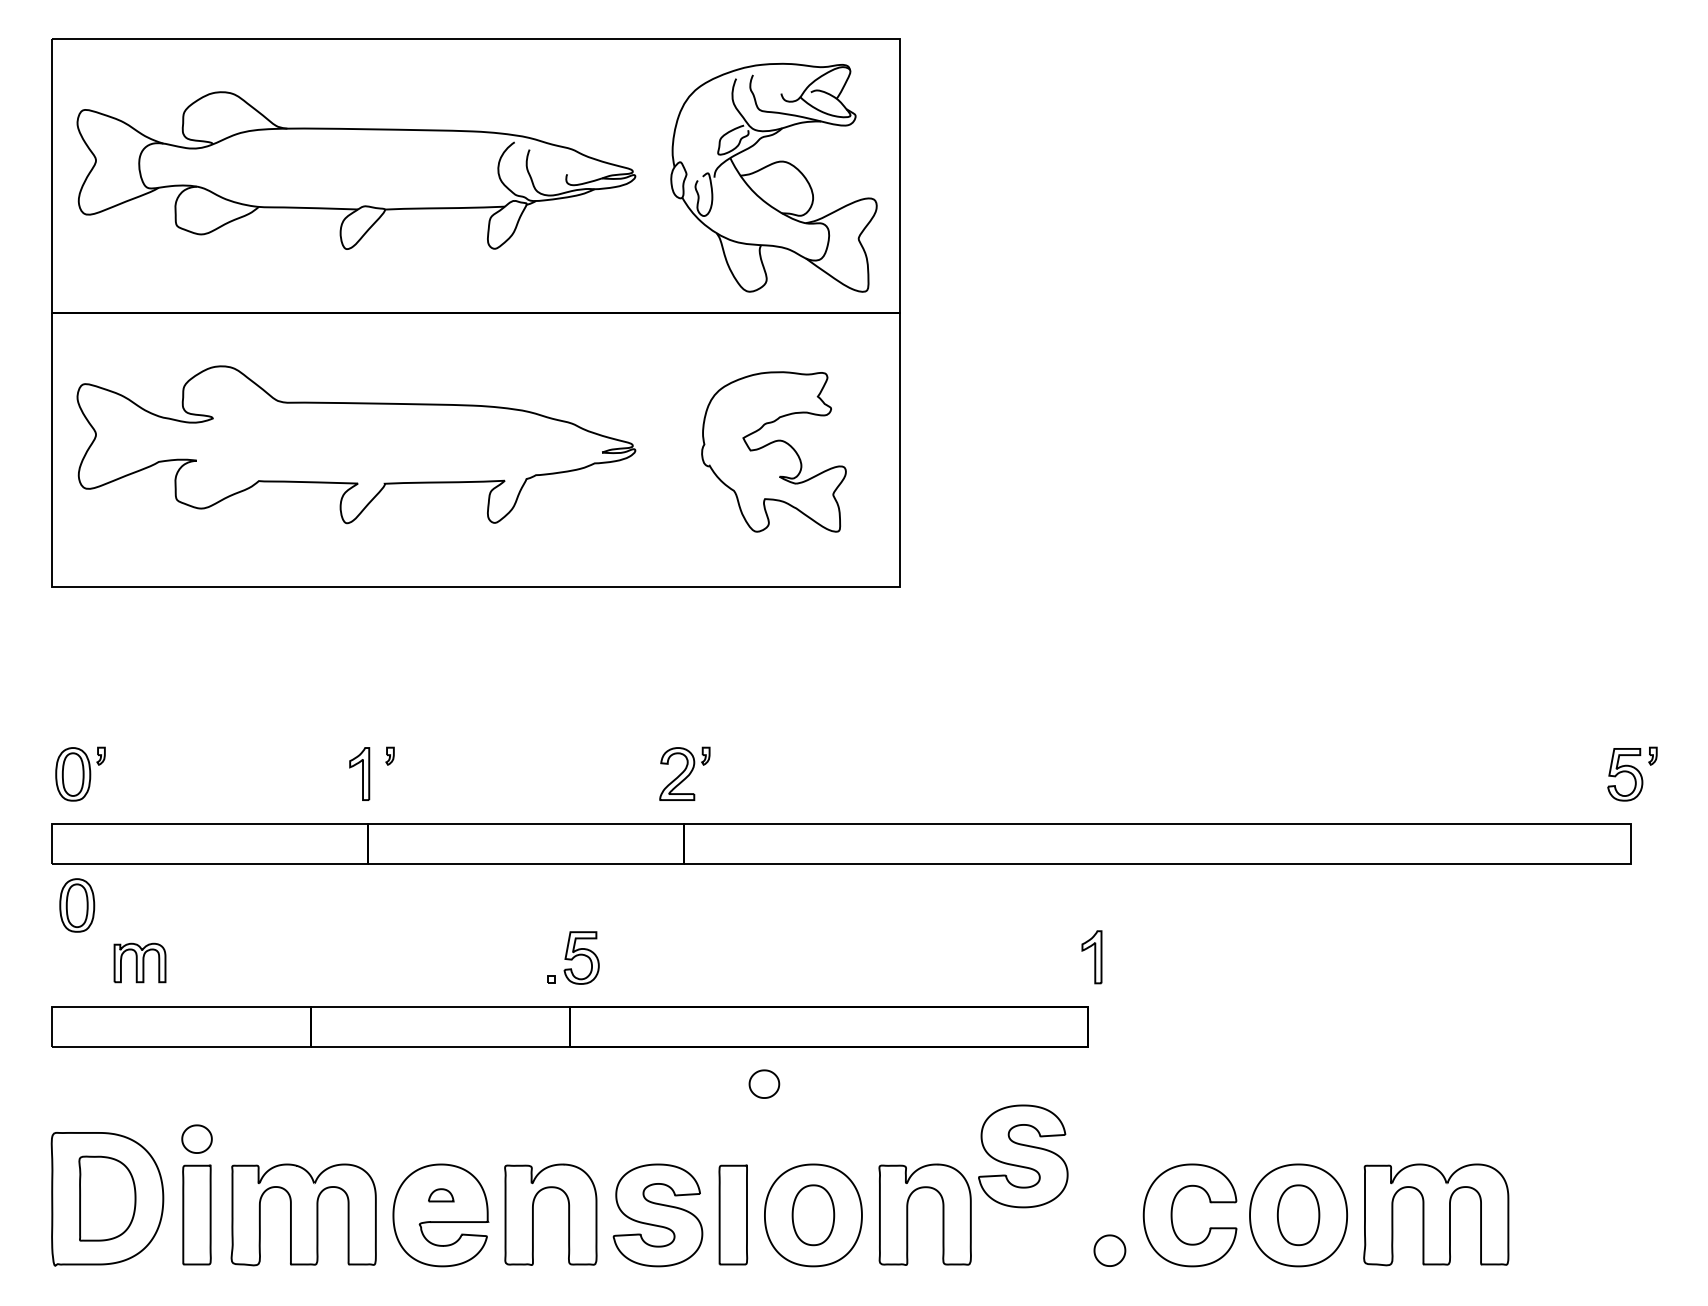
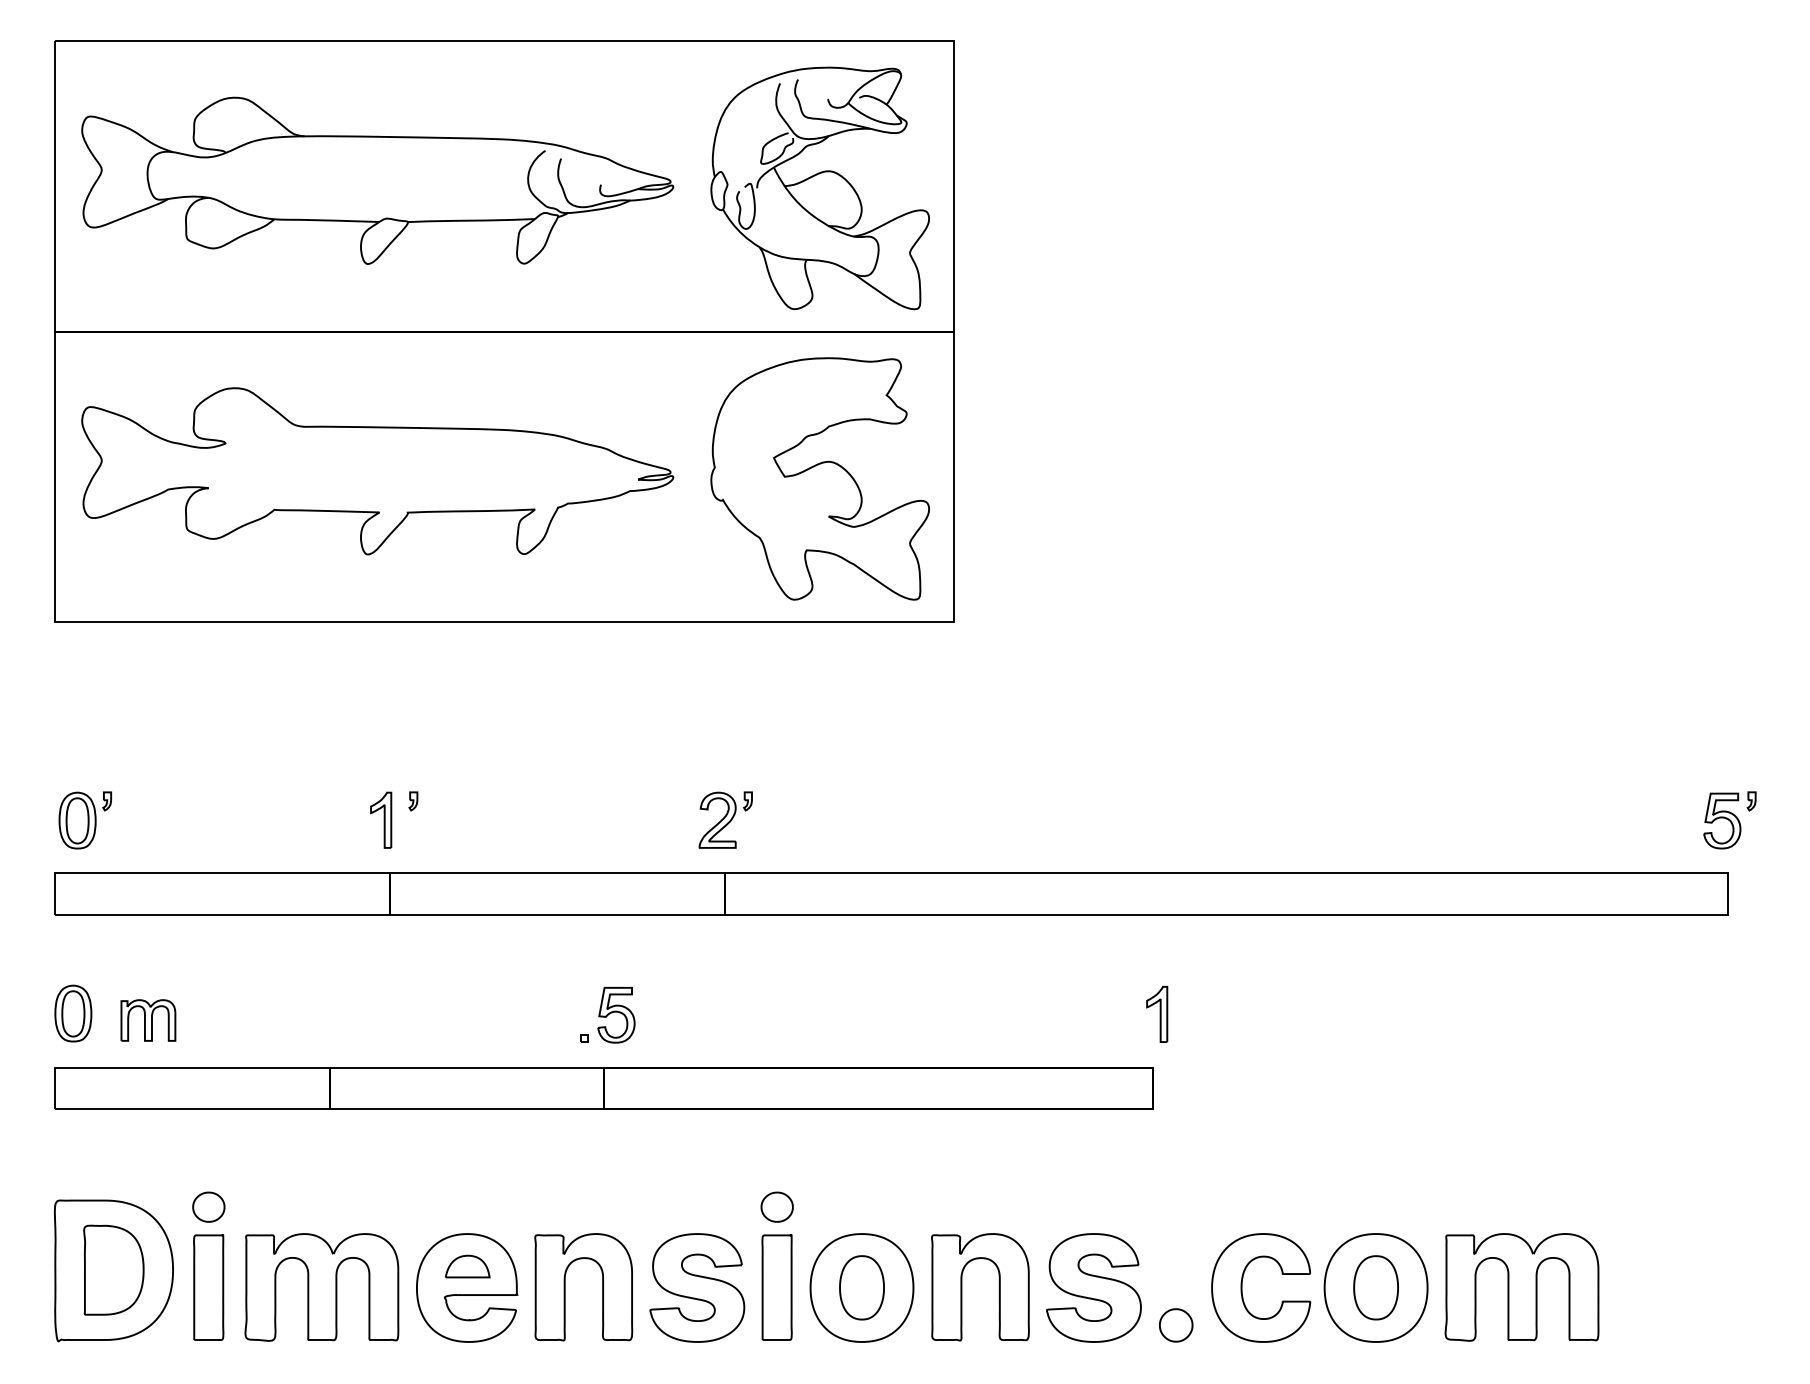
part: (773, 451) -> (819, 478), size x1.43
part: (77, 905) -> (73, 1013), moved
part: (764, 1083) -> (777, 1206), moved
part: (1023, 1156) -> (1094, 1288), moved
part: (440, 1195) -> (466, 1266), size x1.67

